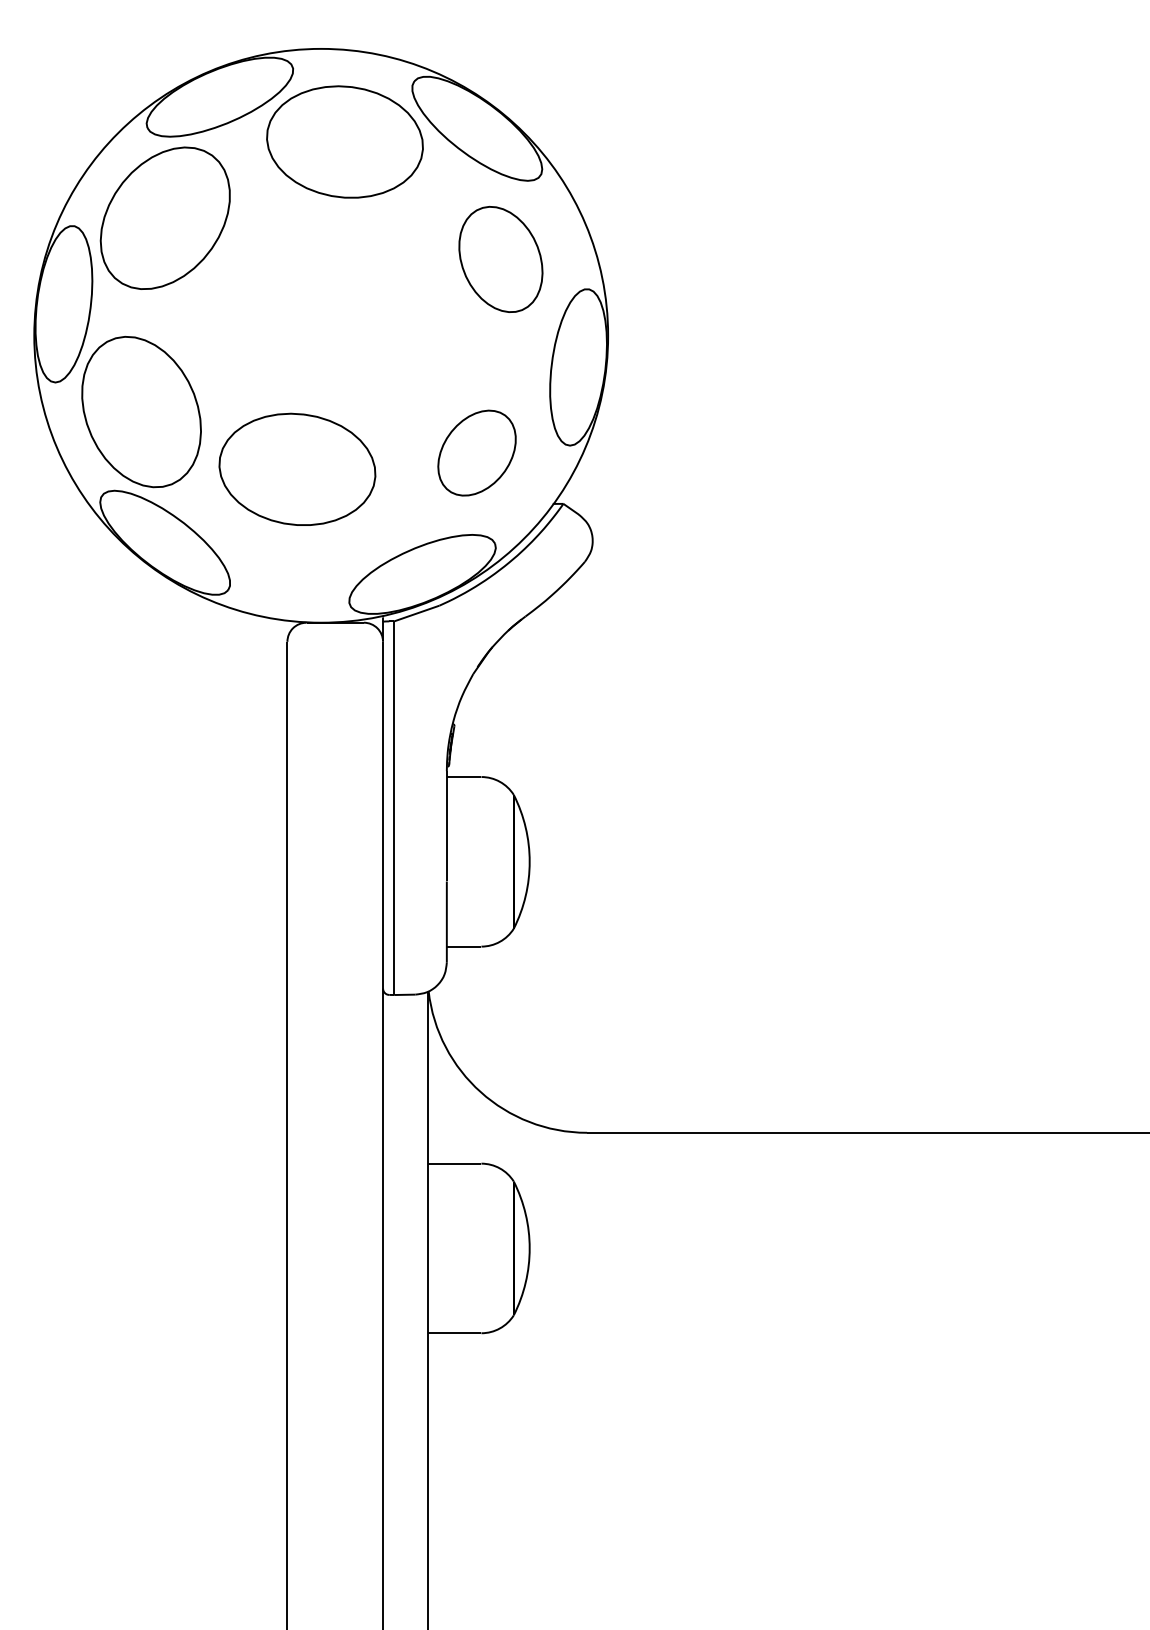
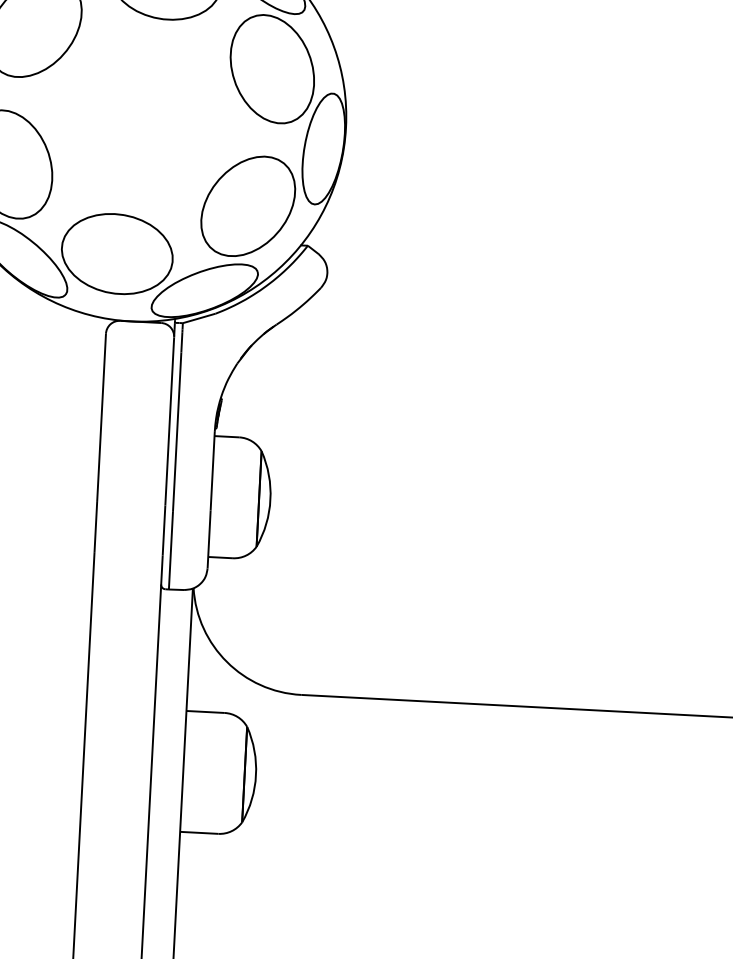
part: (500, 259) -> (272, 69), size x1.43
part: (476, 452) -> (247, 205), size x1.67
part: (297, 468) -> (117, 253), moved

